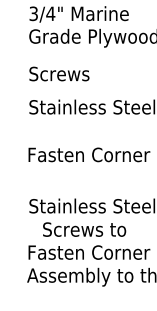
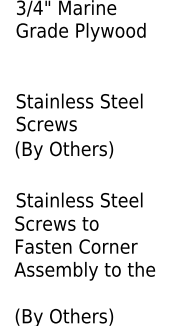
text: (59, 73) -> (46, 123), moved
text: (89, 156) -> (76, 150), Fasten Corner -> (By Others)
text: (84, 229) -> (56, 223), moved

